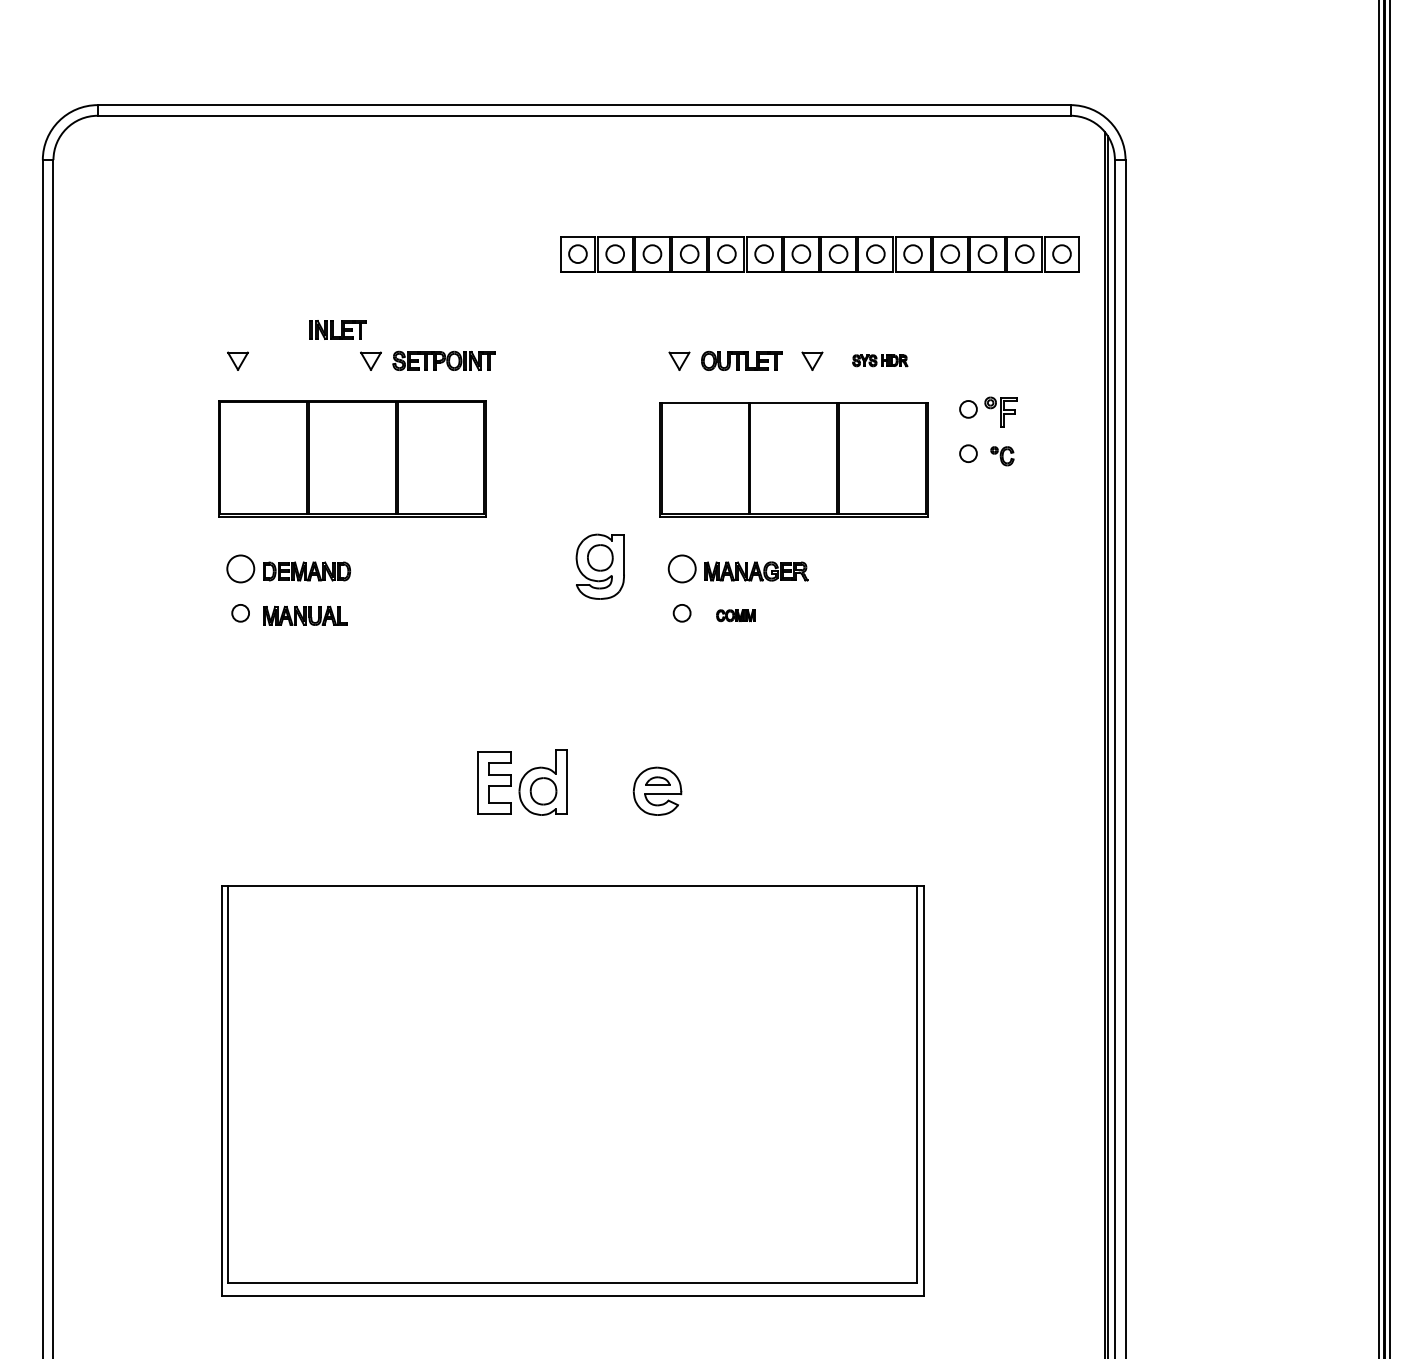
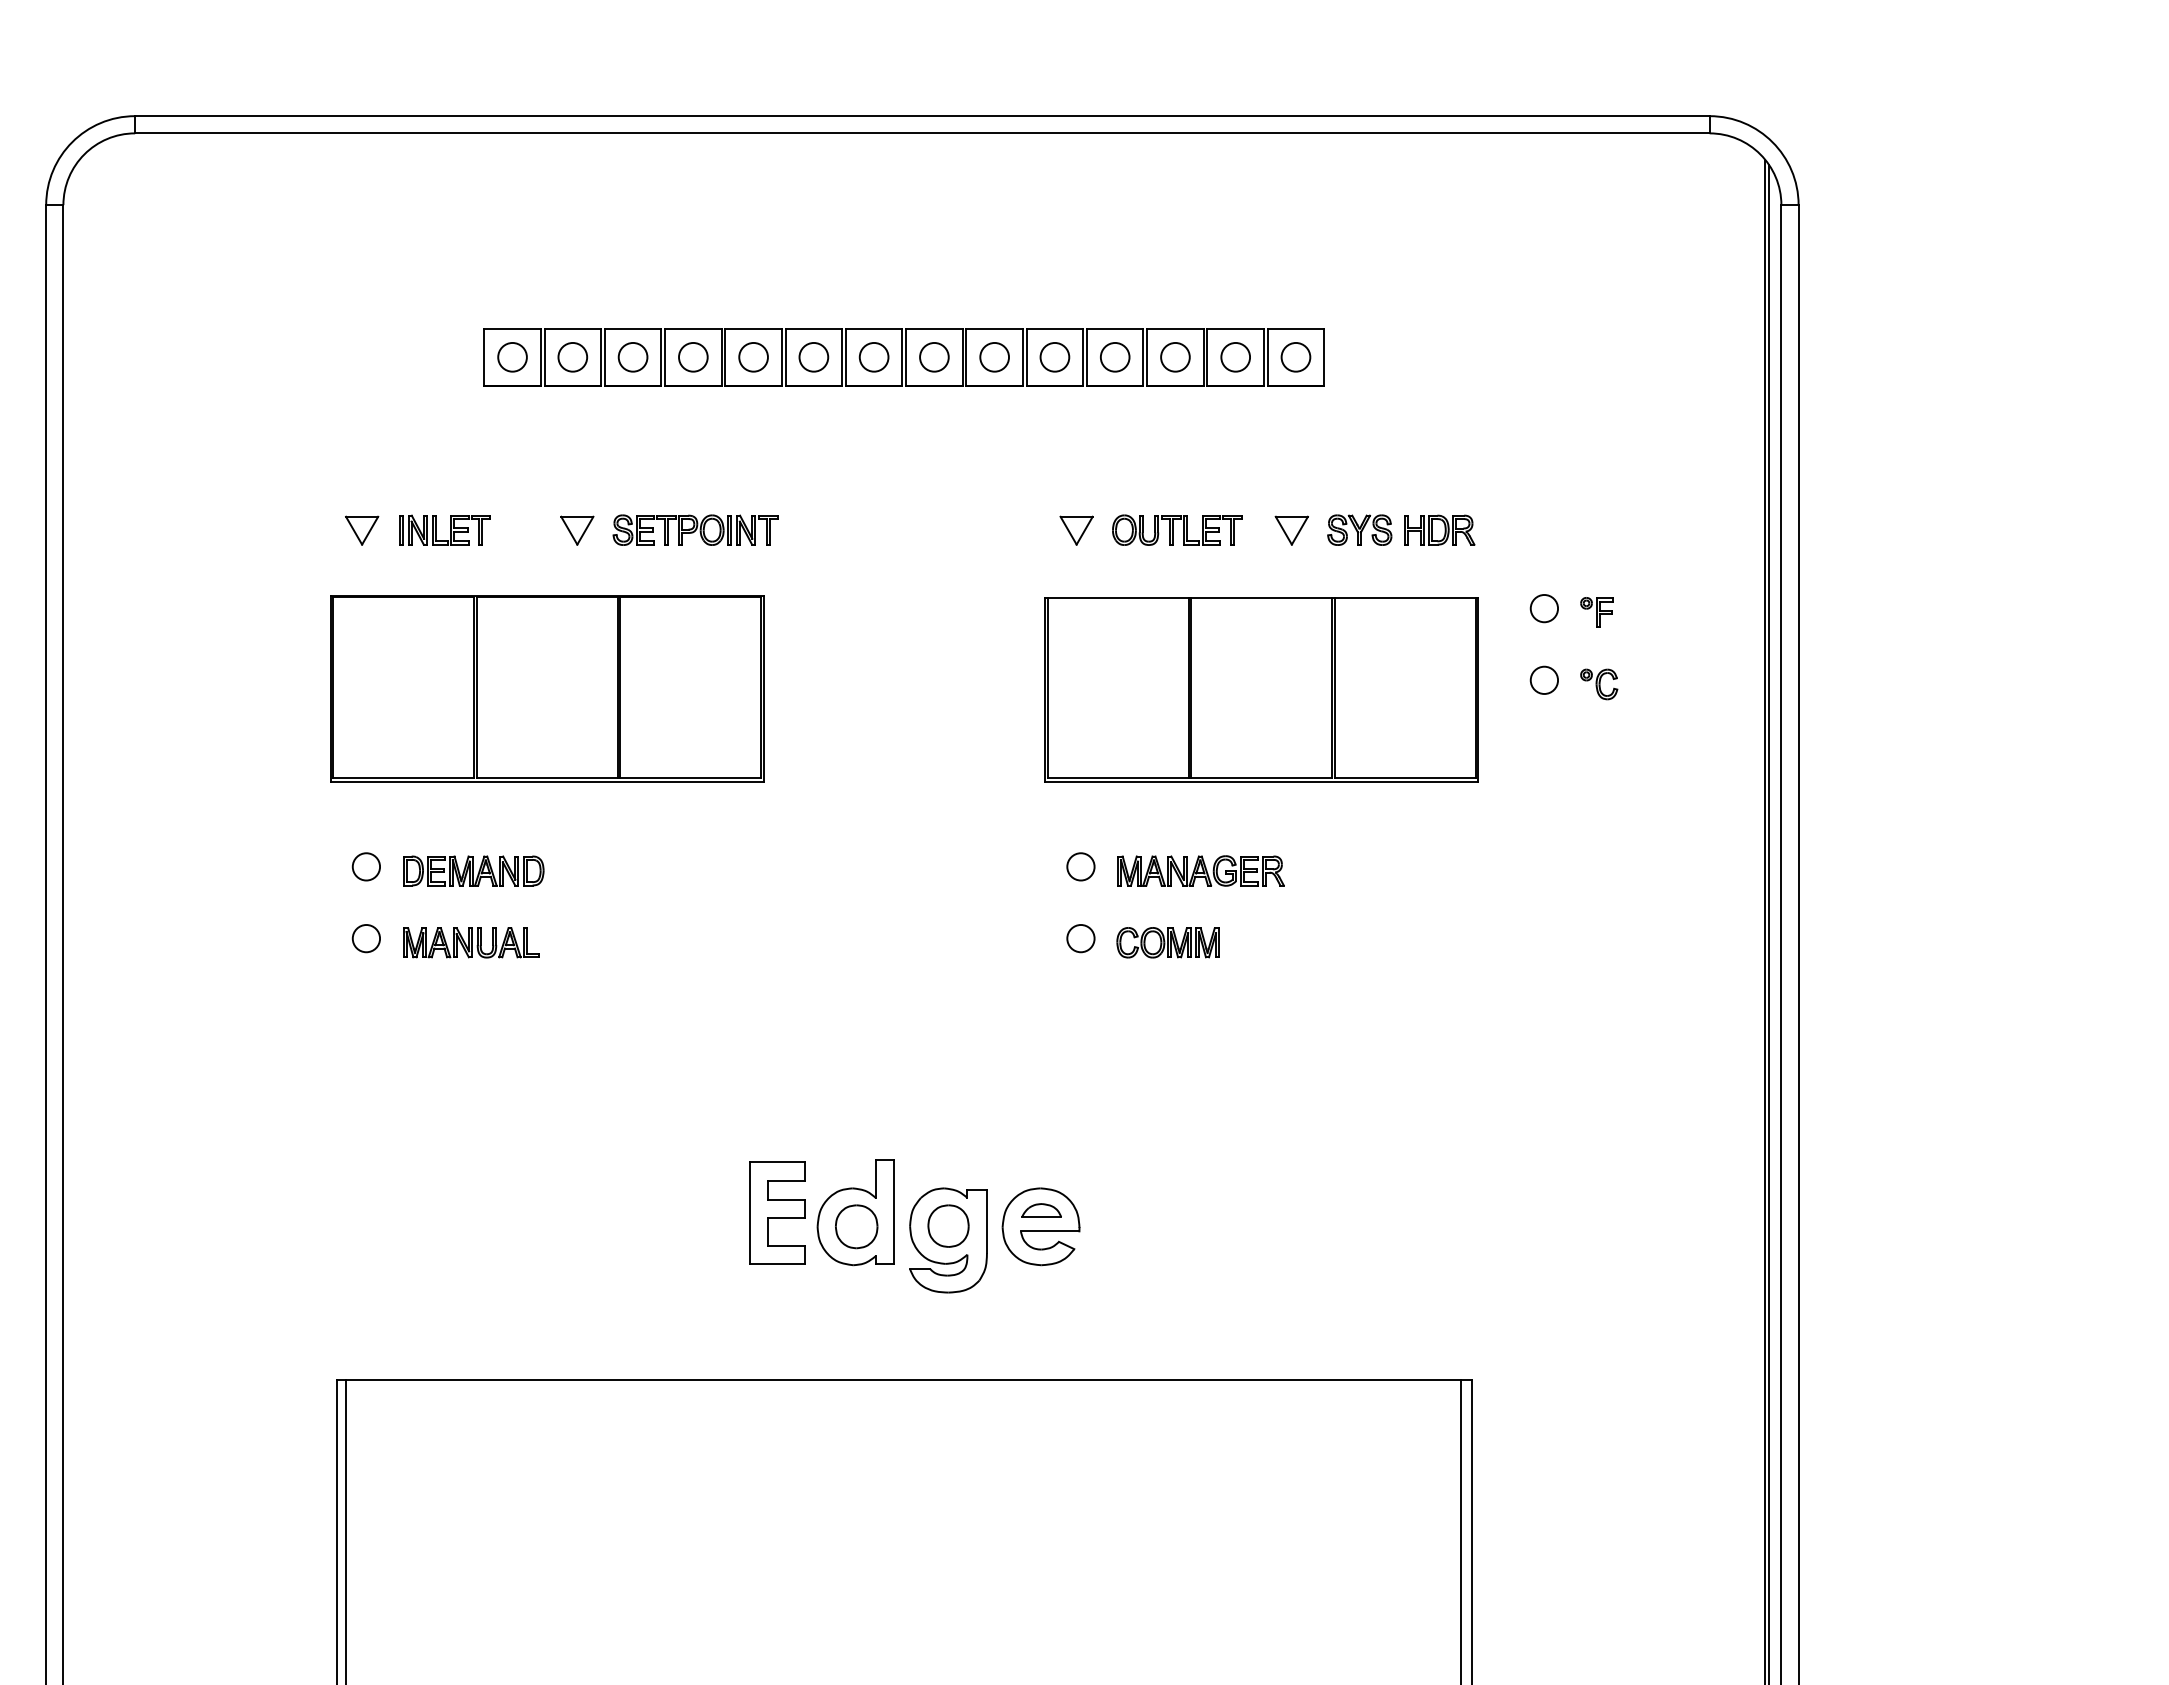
part: (819, 254) -> (903, 357), moved
part: (337, 329) -> (443, 529), moved
part: (880, 360) -> (1401, 529), size x1.67
part: (1000, 411) -> (1596, 612), size x0.62
part: (599, 566) -> (947, 1239), moved
circle: (240, 568) -> (366, 866), size x0.62
circle: (681, 568) -> (1079, 866), size x0.62
part: (735, 615) -> (1167, 942), size x1.67

